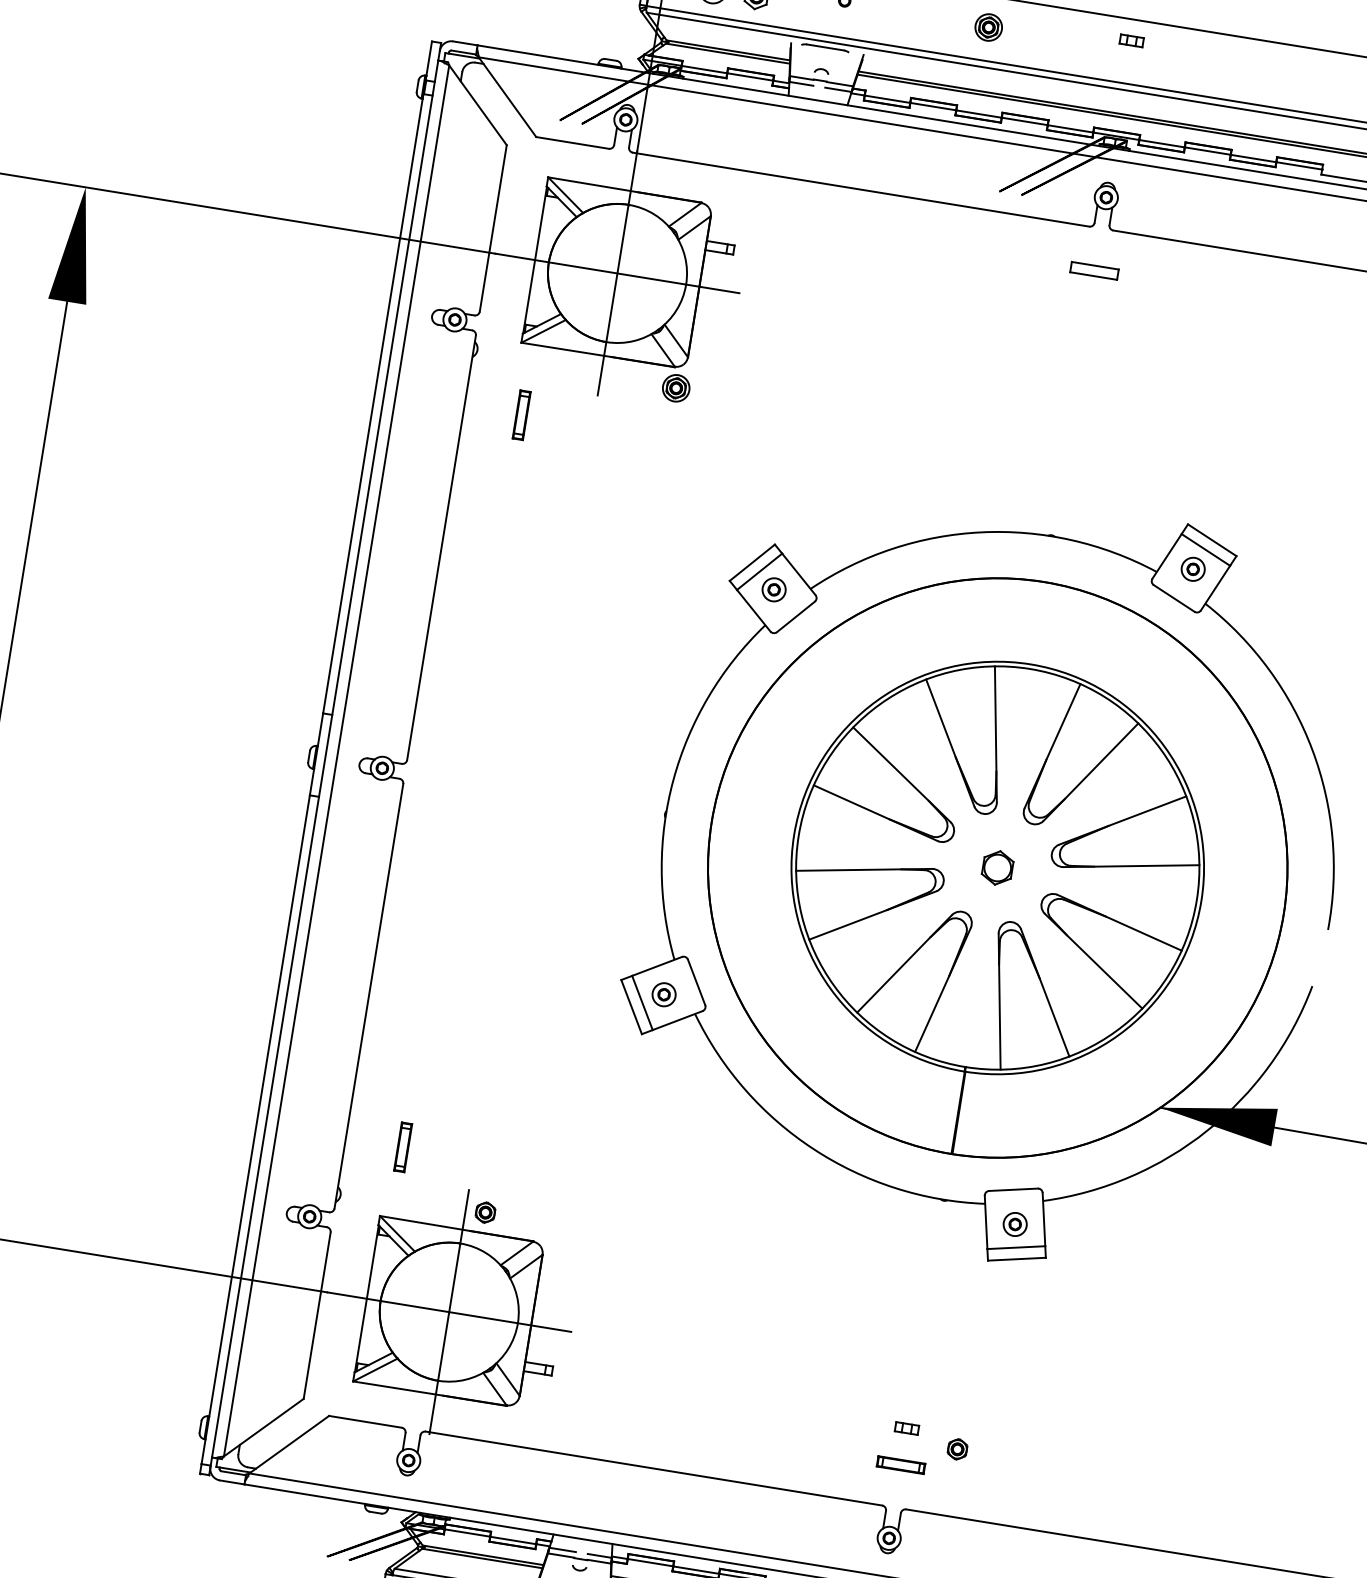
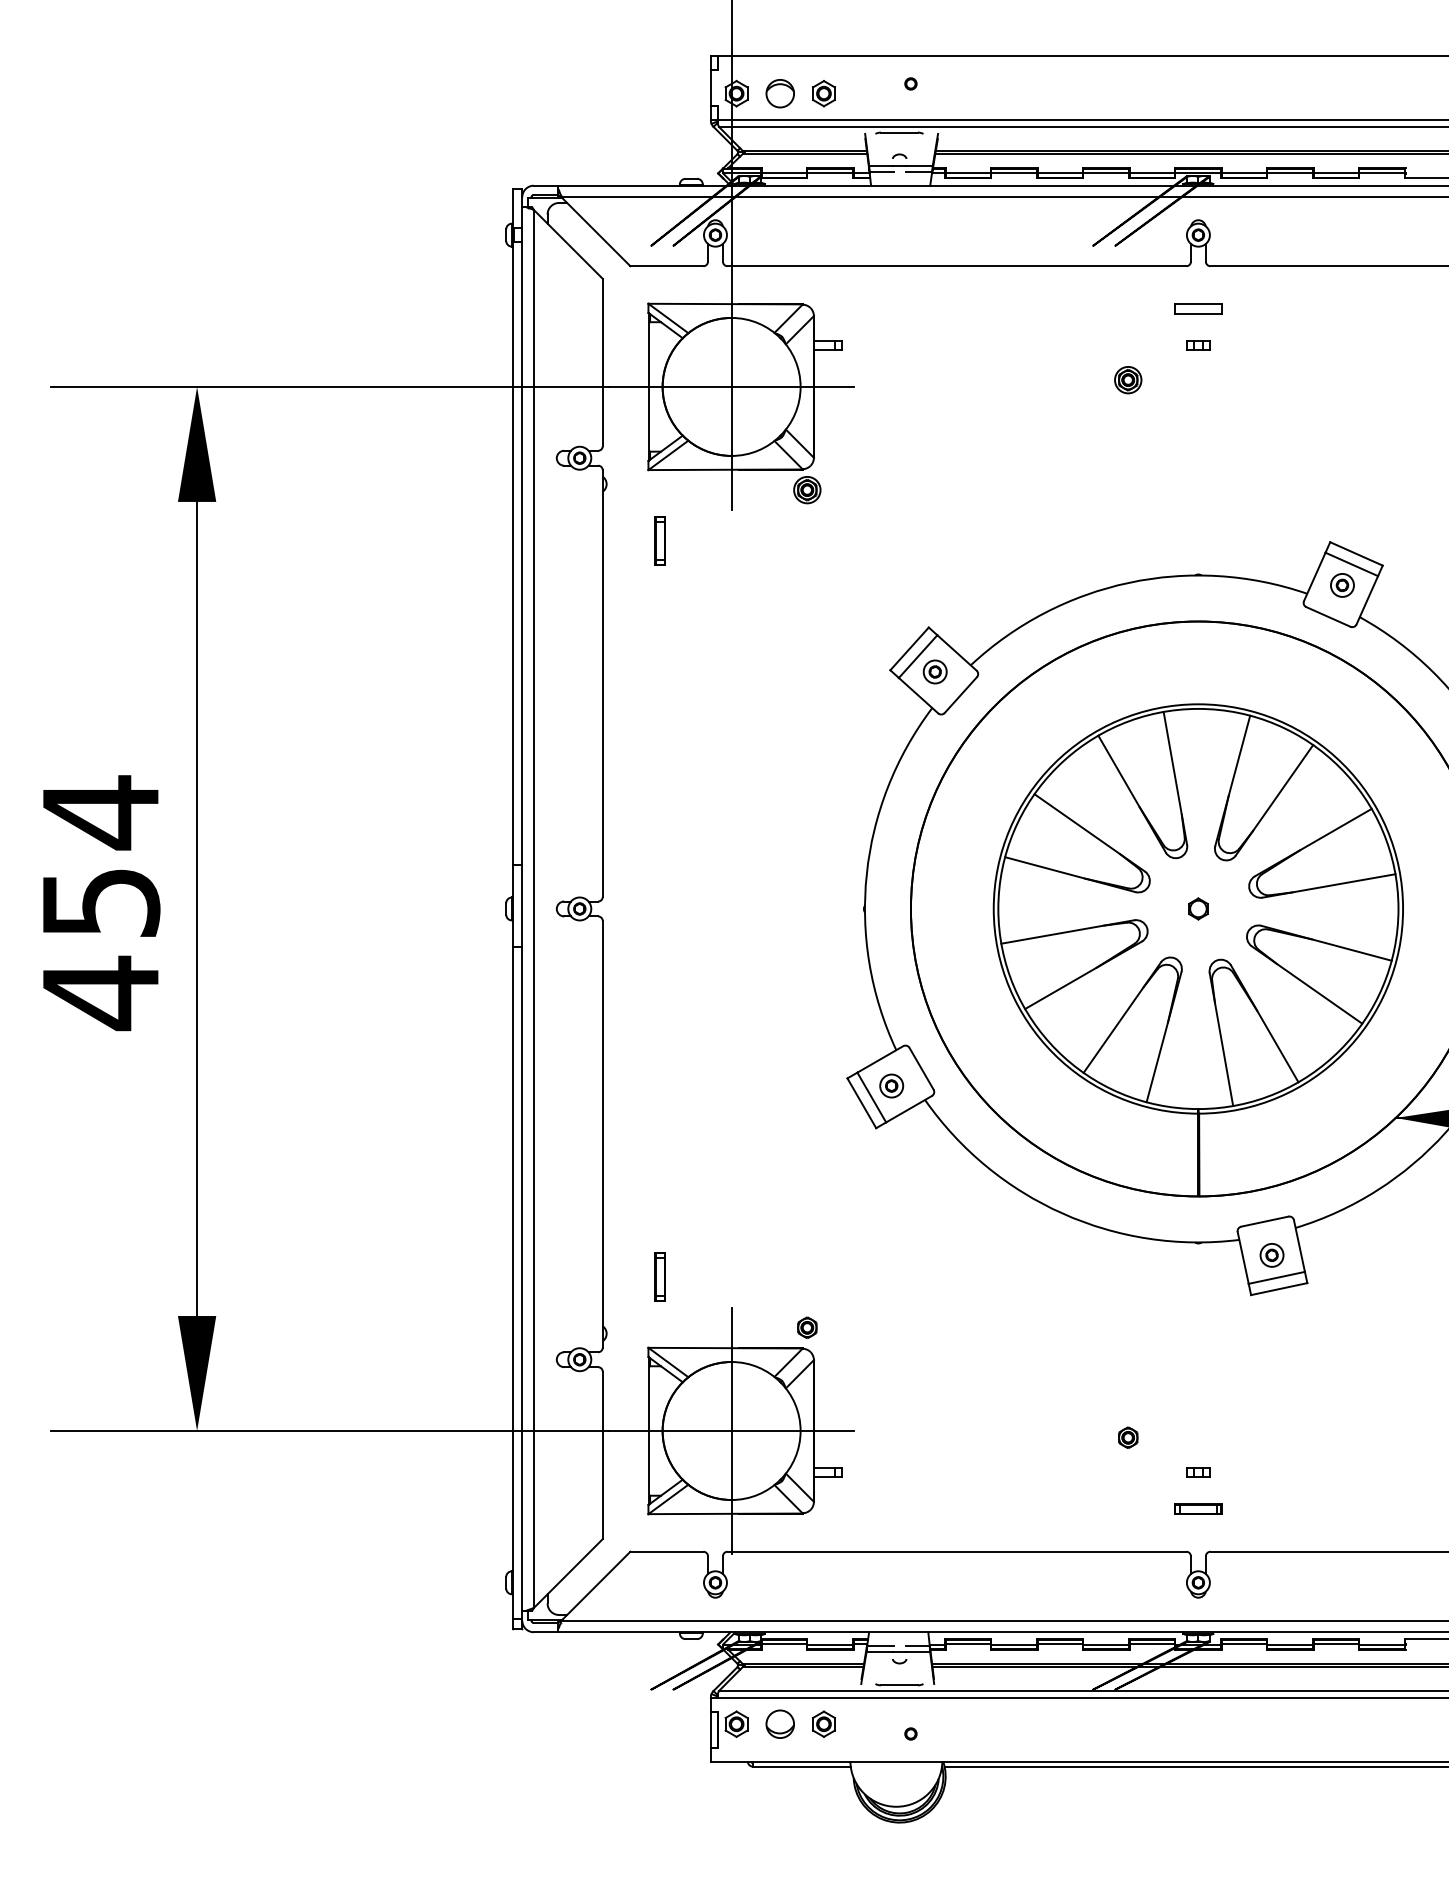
part: (988, 27) -> (1128, 380), moved
part: (1131, 40) -> (1198, 345), moved
part: (997, 867) -> (1198, 908), size x0.62
part: (485, 1212) -> (807, 1327), moved
part: (957, 1449) -> (1128, 1437), moved

